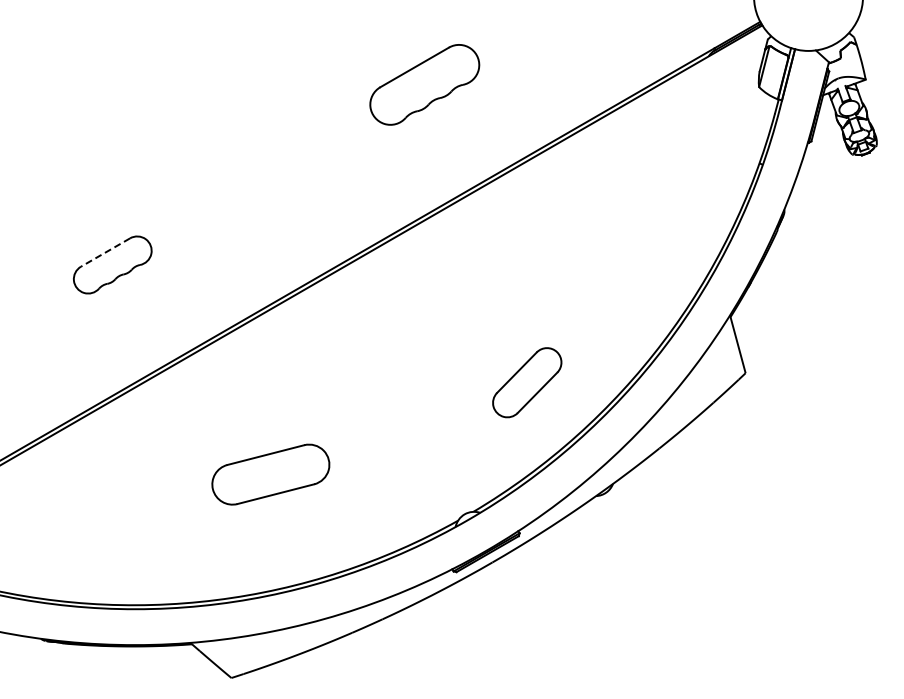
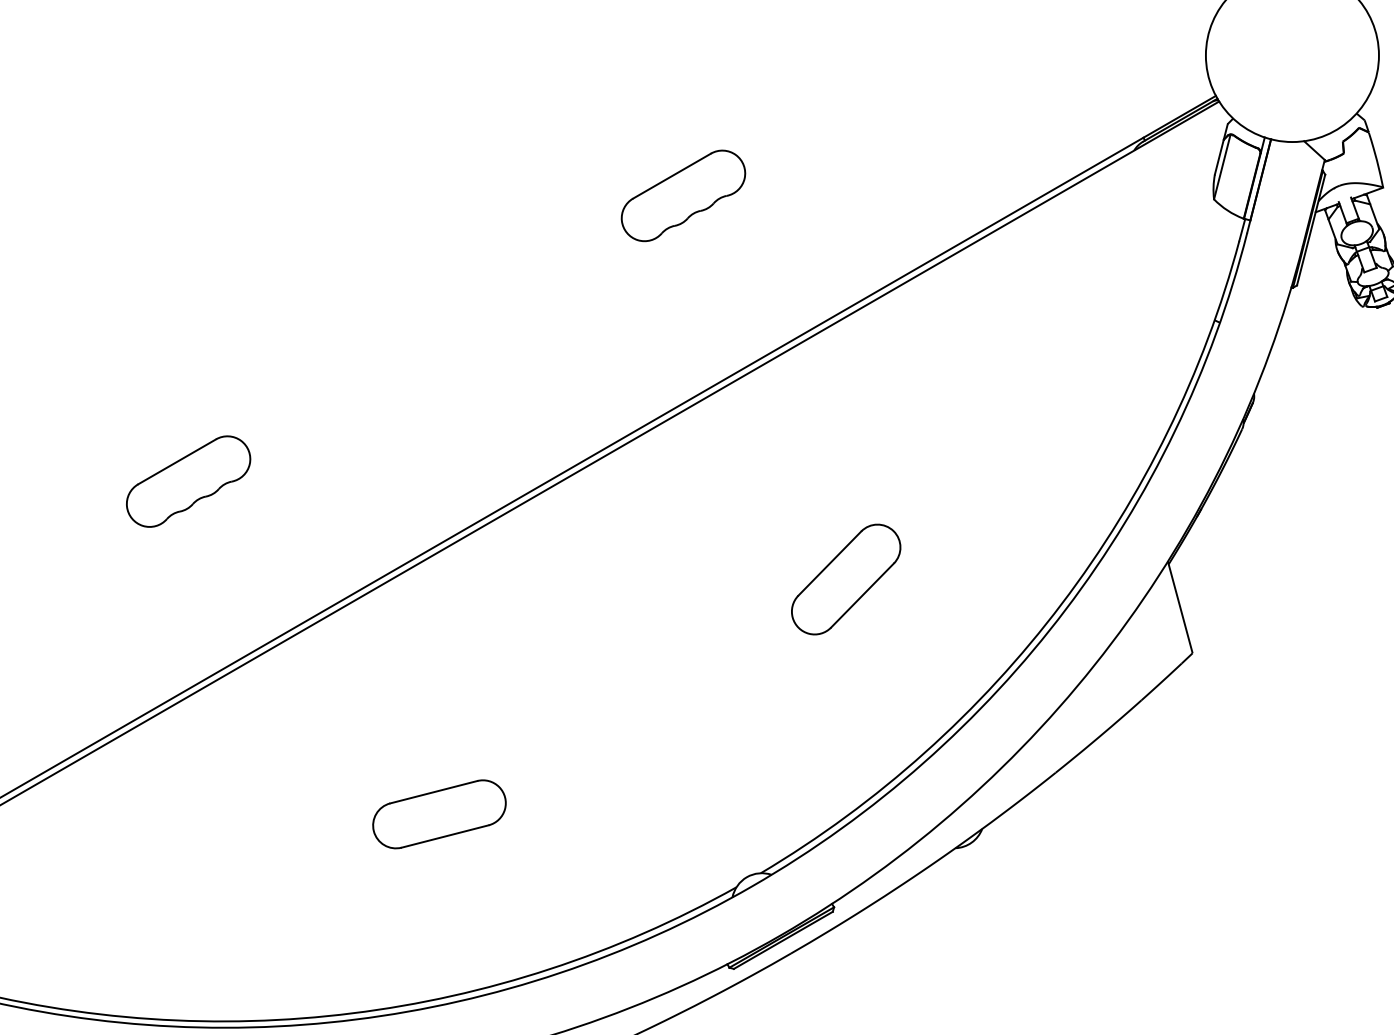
part: (424, 84) -> (683, 195), size x0.71
line: (105, 252) -> (177, 461), dashed -> solid
part: (527, 382) -> (846, 579), moved
part: (270, 474) -> (438, 813), size x0.71

